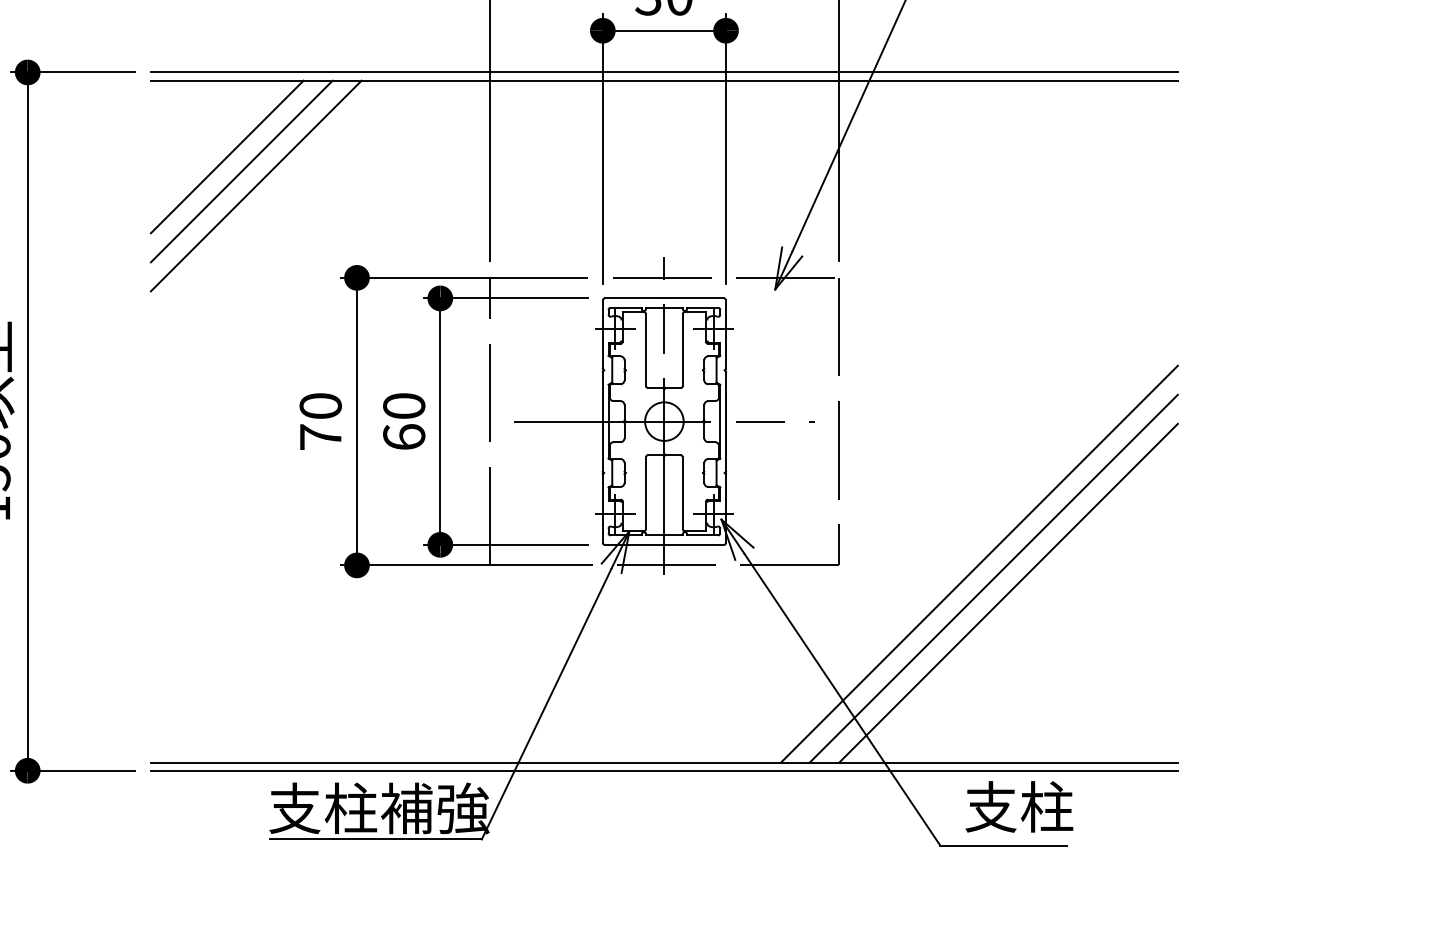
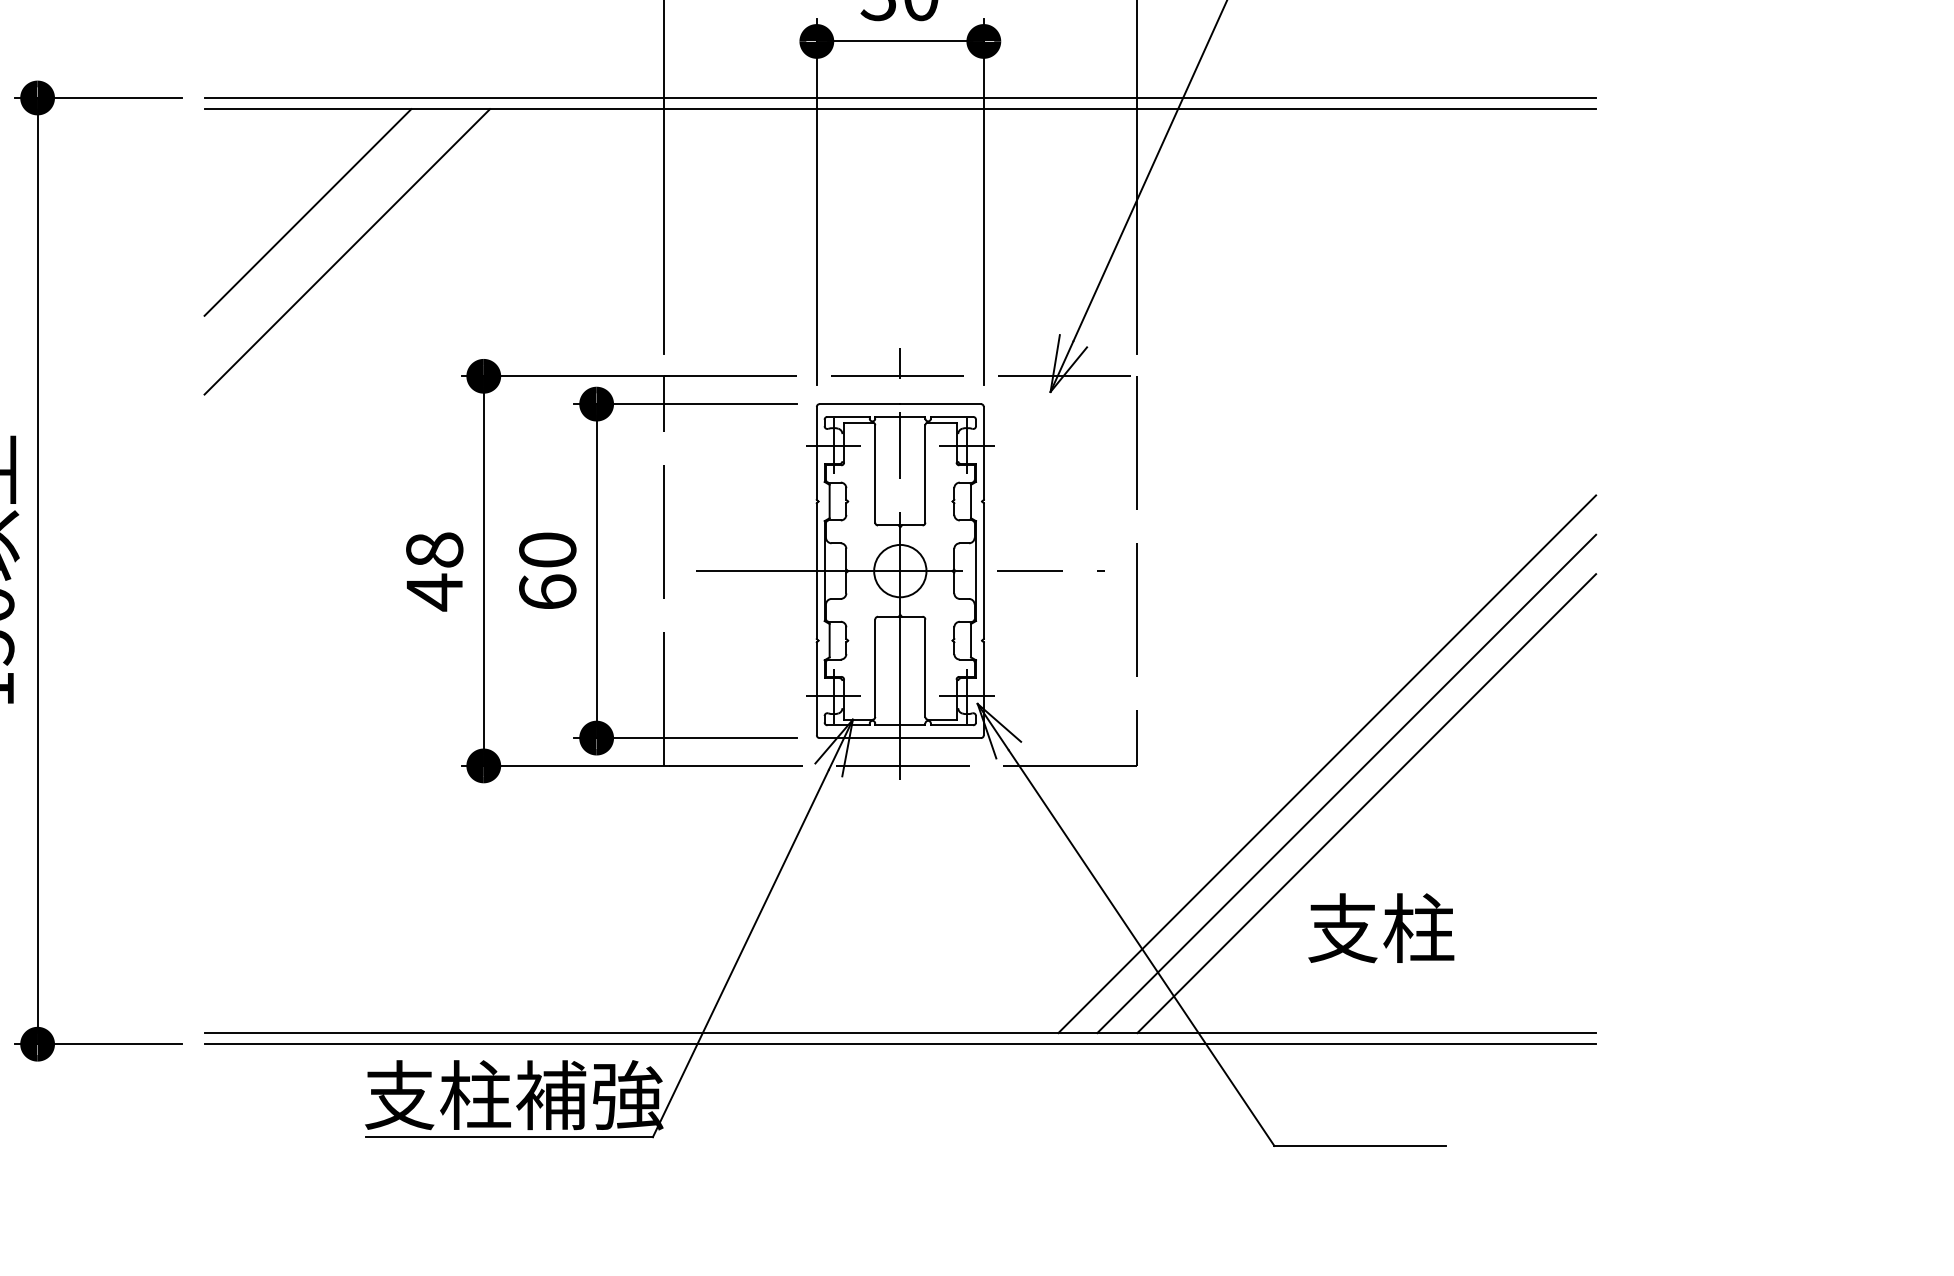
line: (241, 171) -> (327, 232), removed
text: (320, 421) -> (434, 571), 70 -> 48
text: (1019, 807) -> (1381, 928), moved

